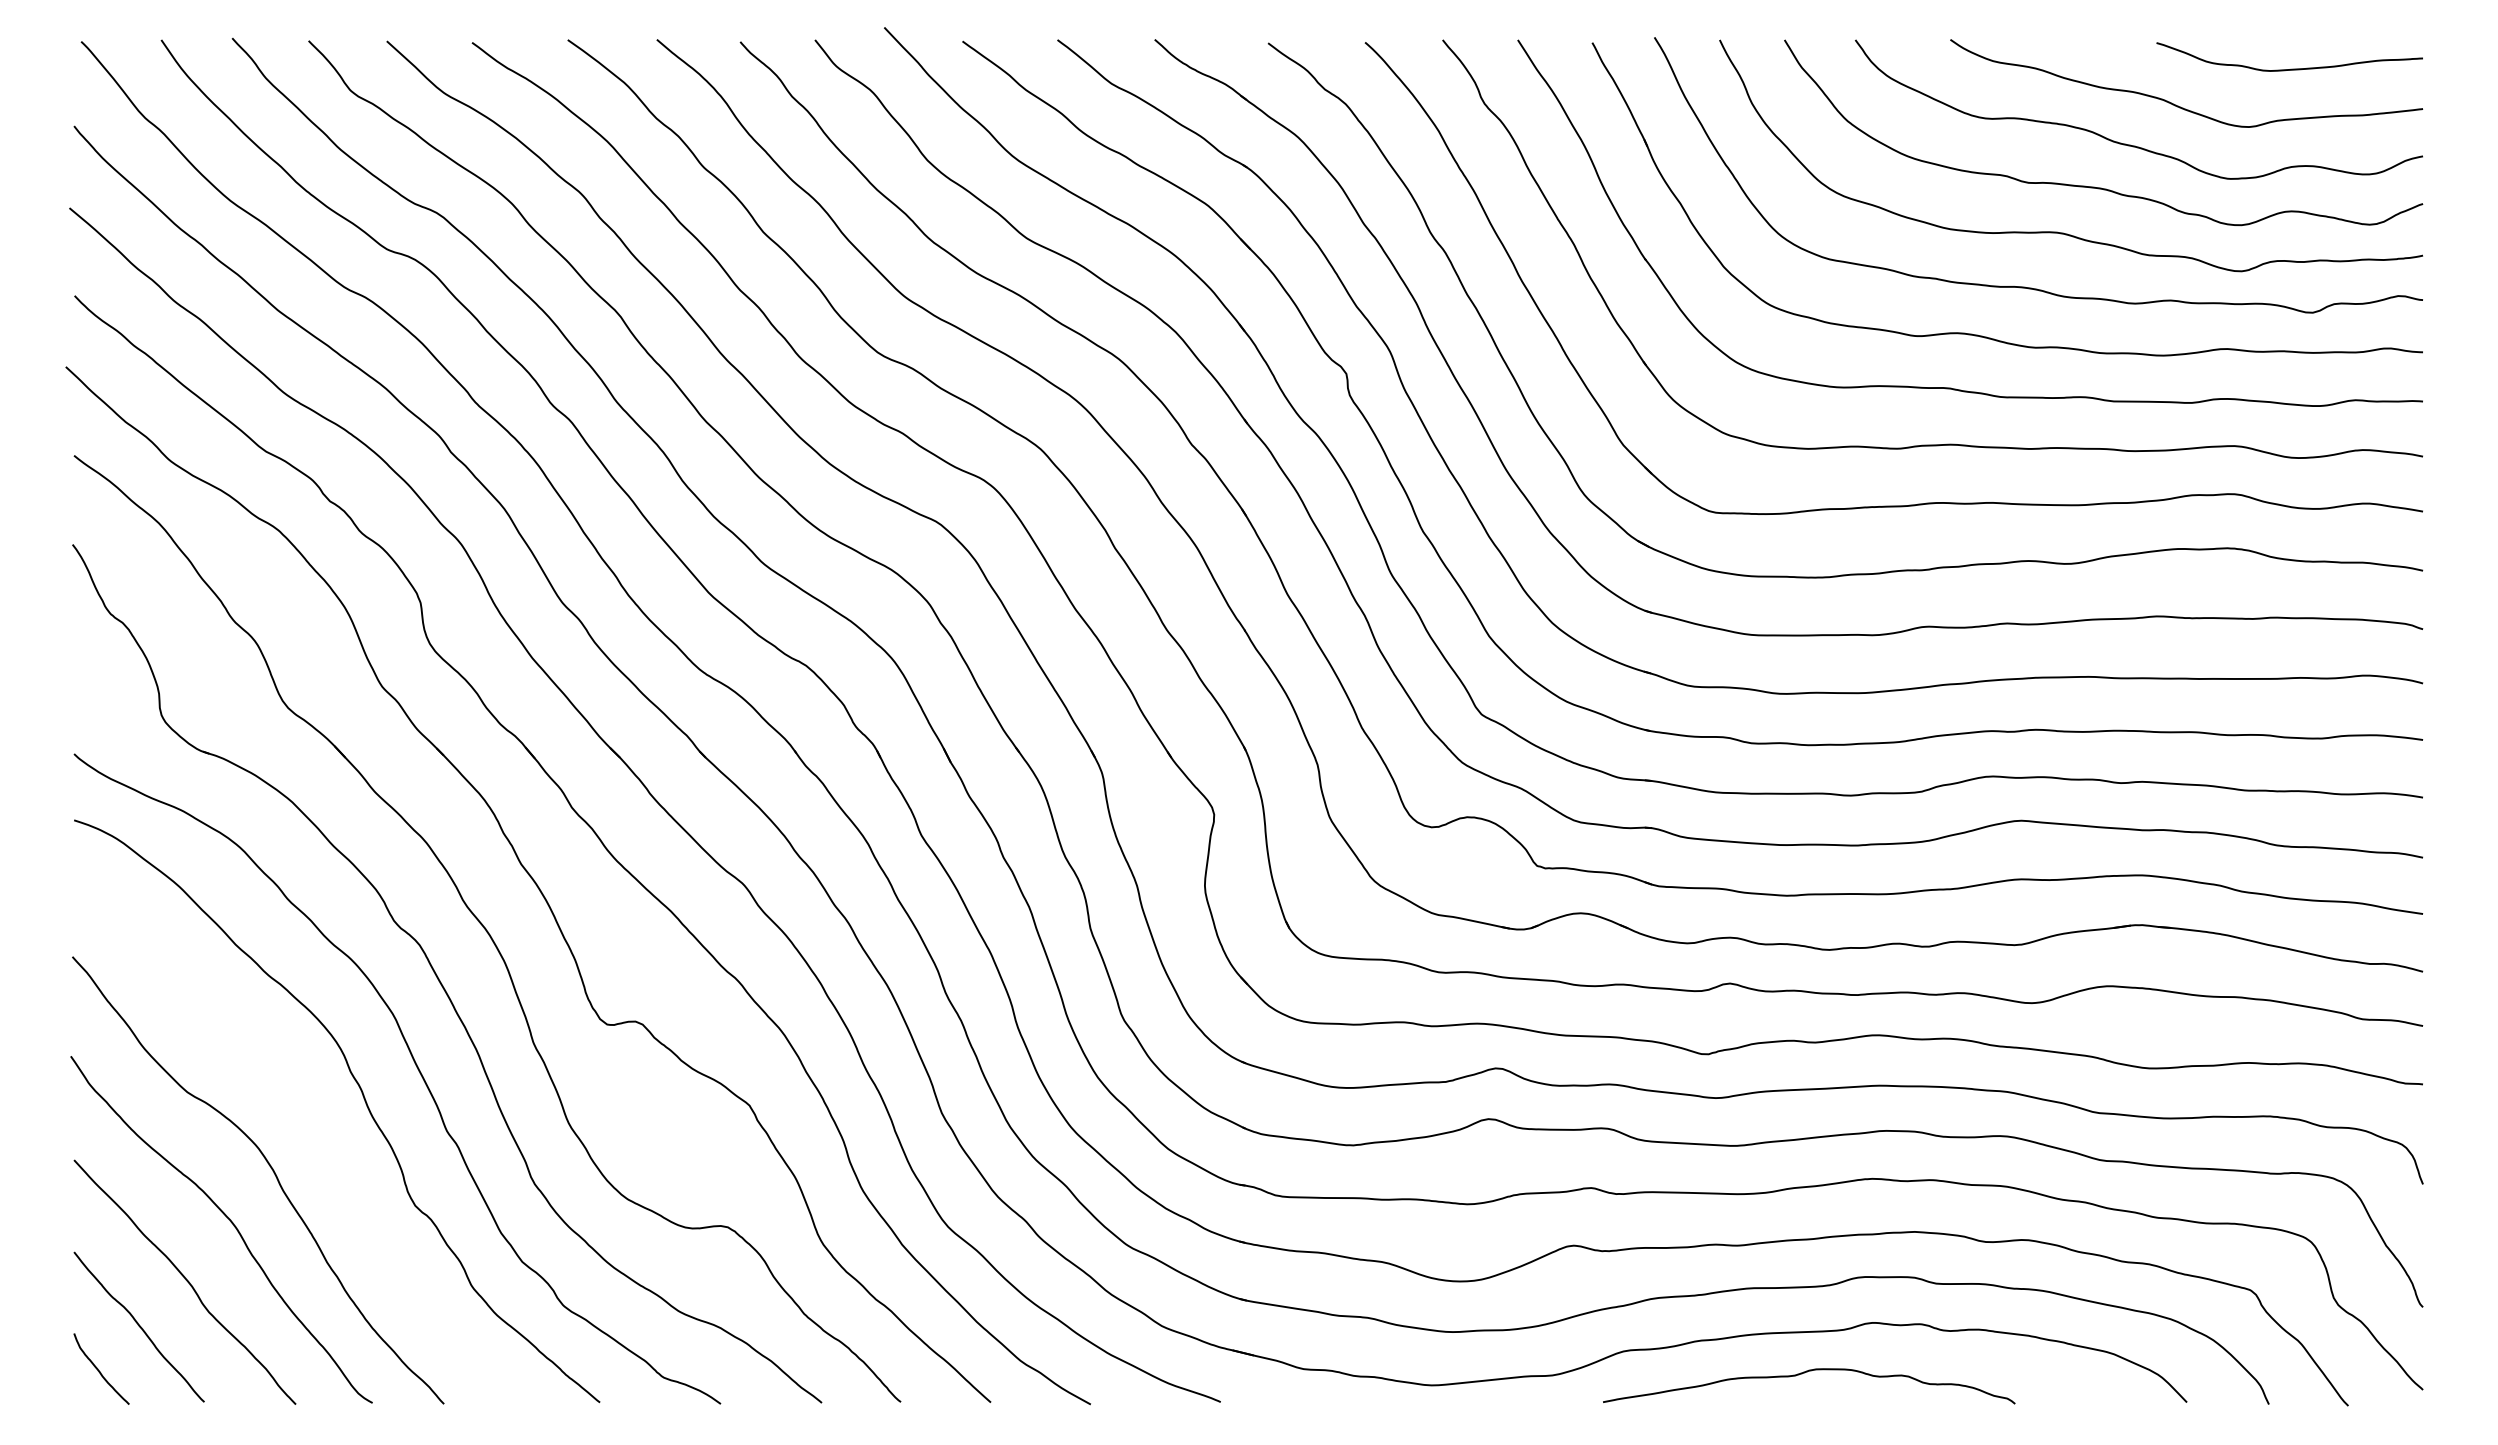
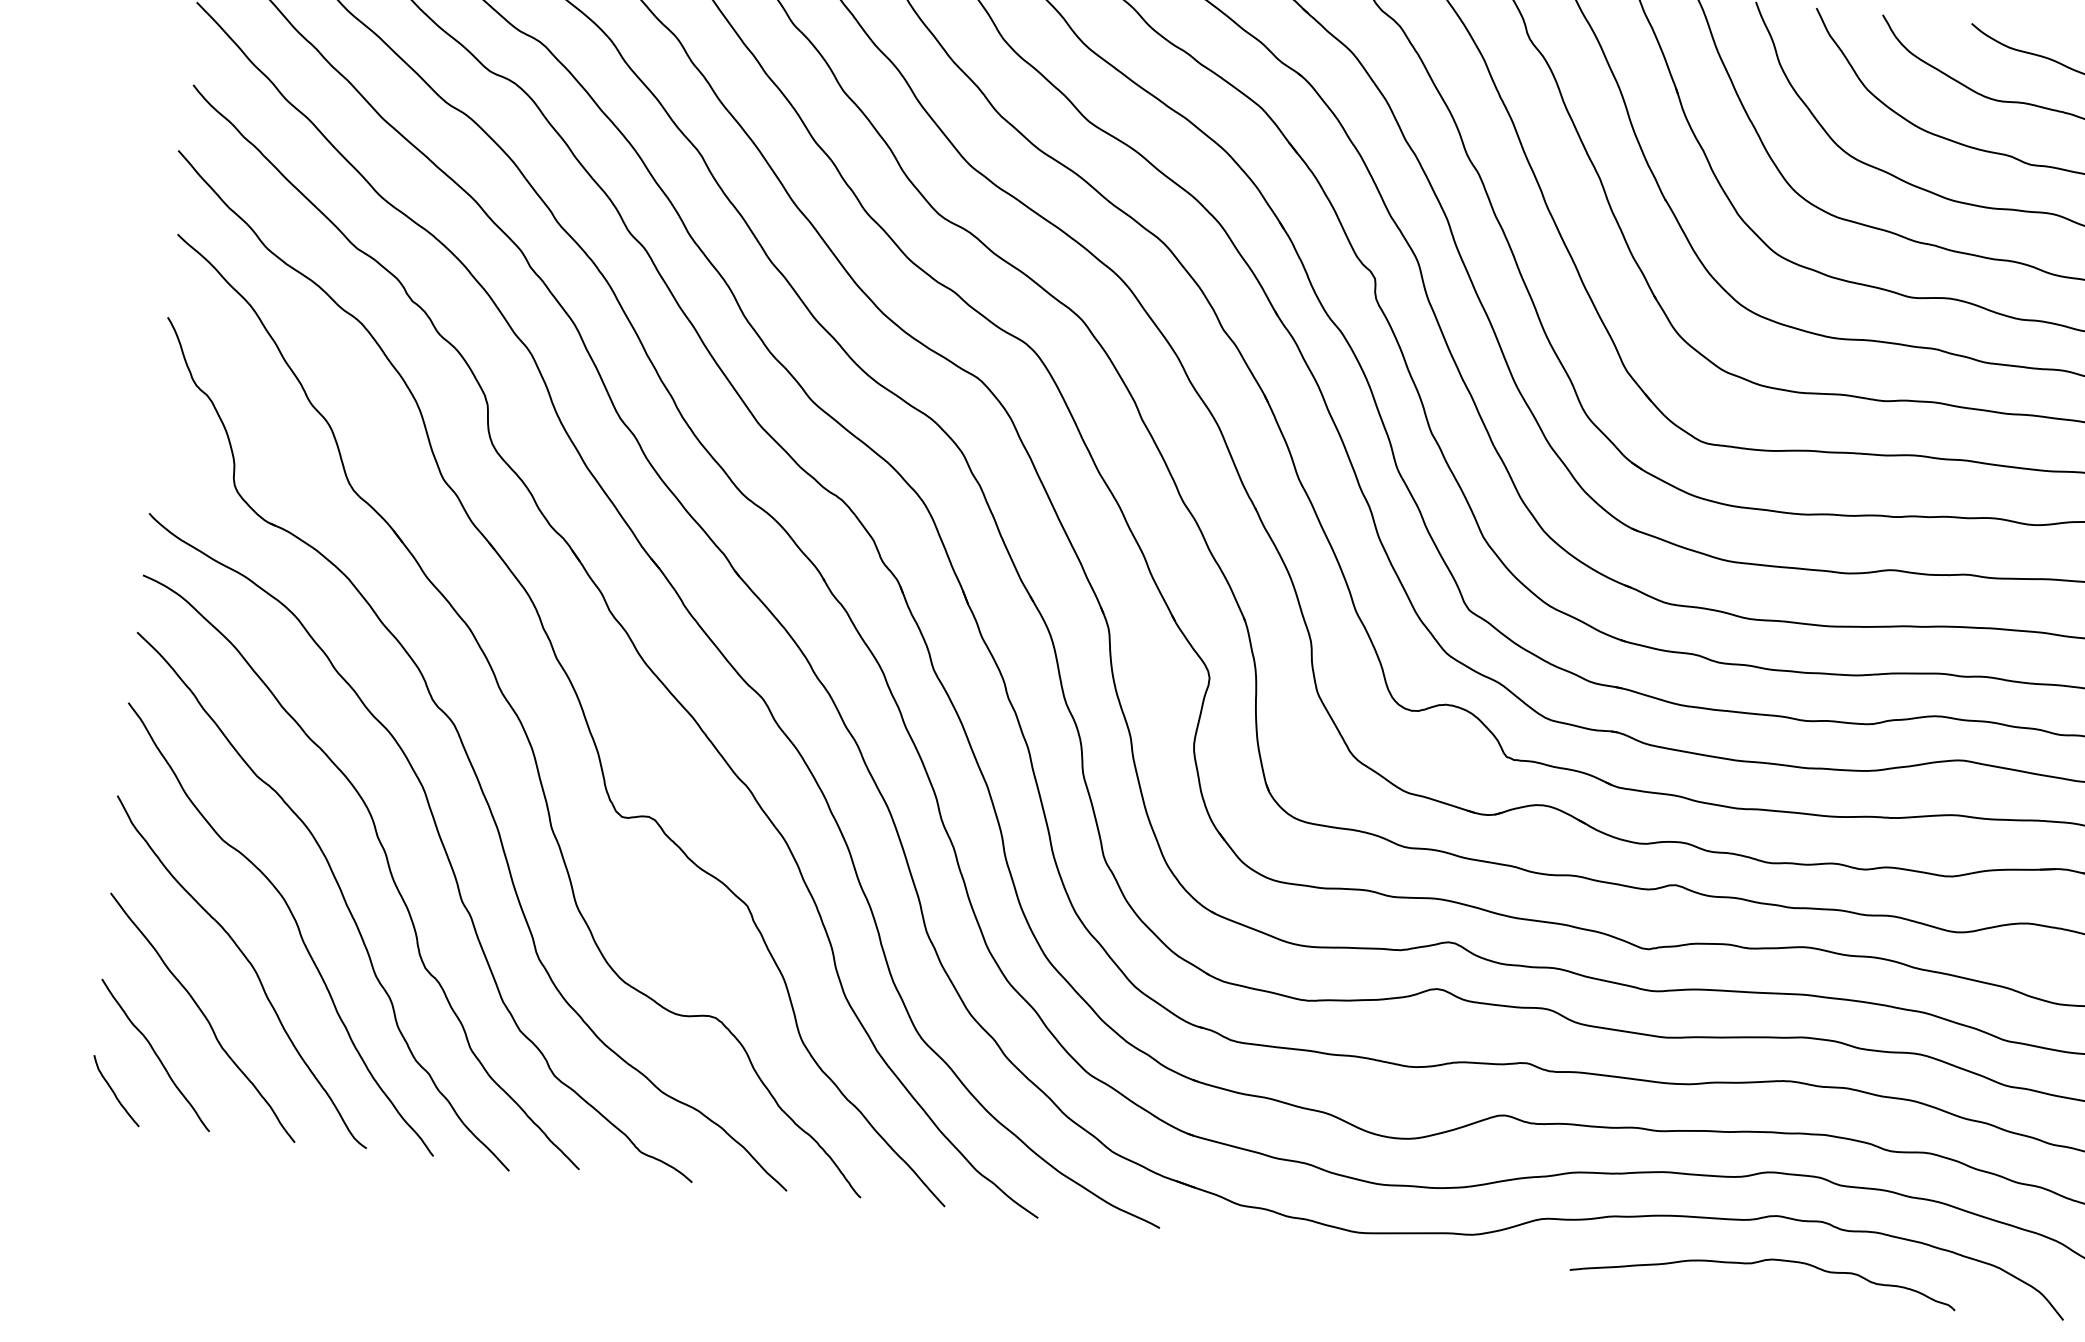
curve: (317, 1135) -> (340, 893), added
curve: (1802, 1374) -> (1758, 1263), moved

